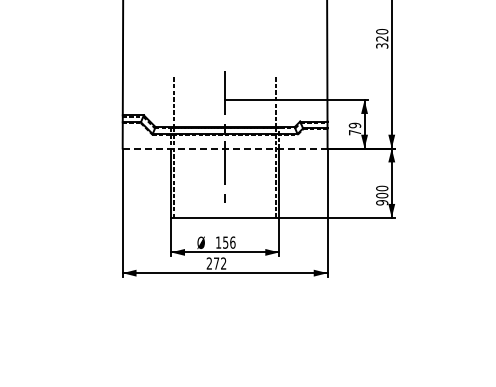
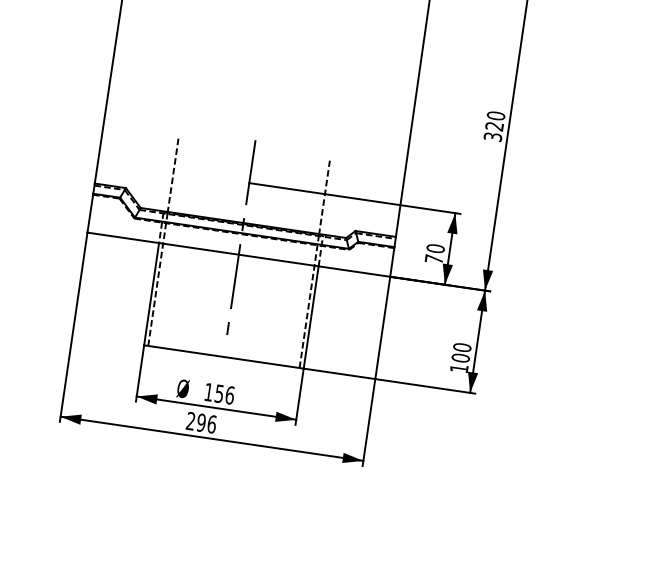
text: (355, 125) -> (436, 248), 79 -> 70
line: (224, 148) -> (237, 254), dashed -> solid
text: (382, 202) -> (459, 368), 900 -> 100
text: (219, 263) -> (205, 423), 272 -> 296

